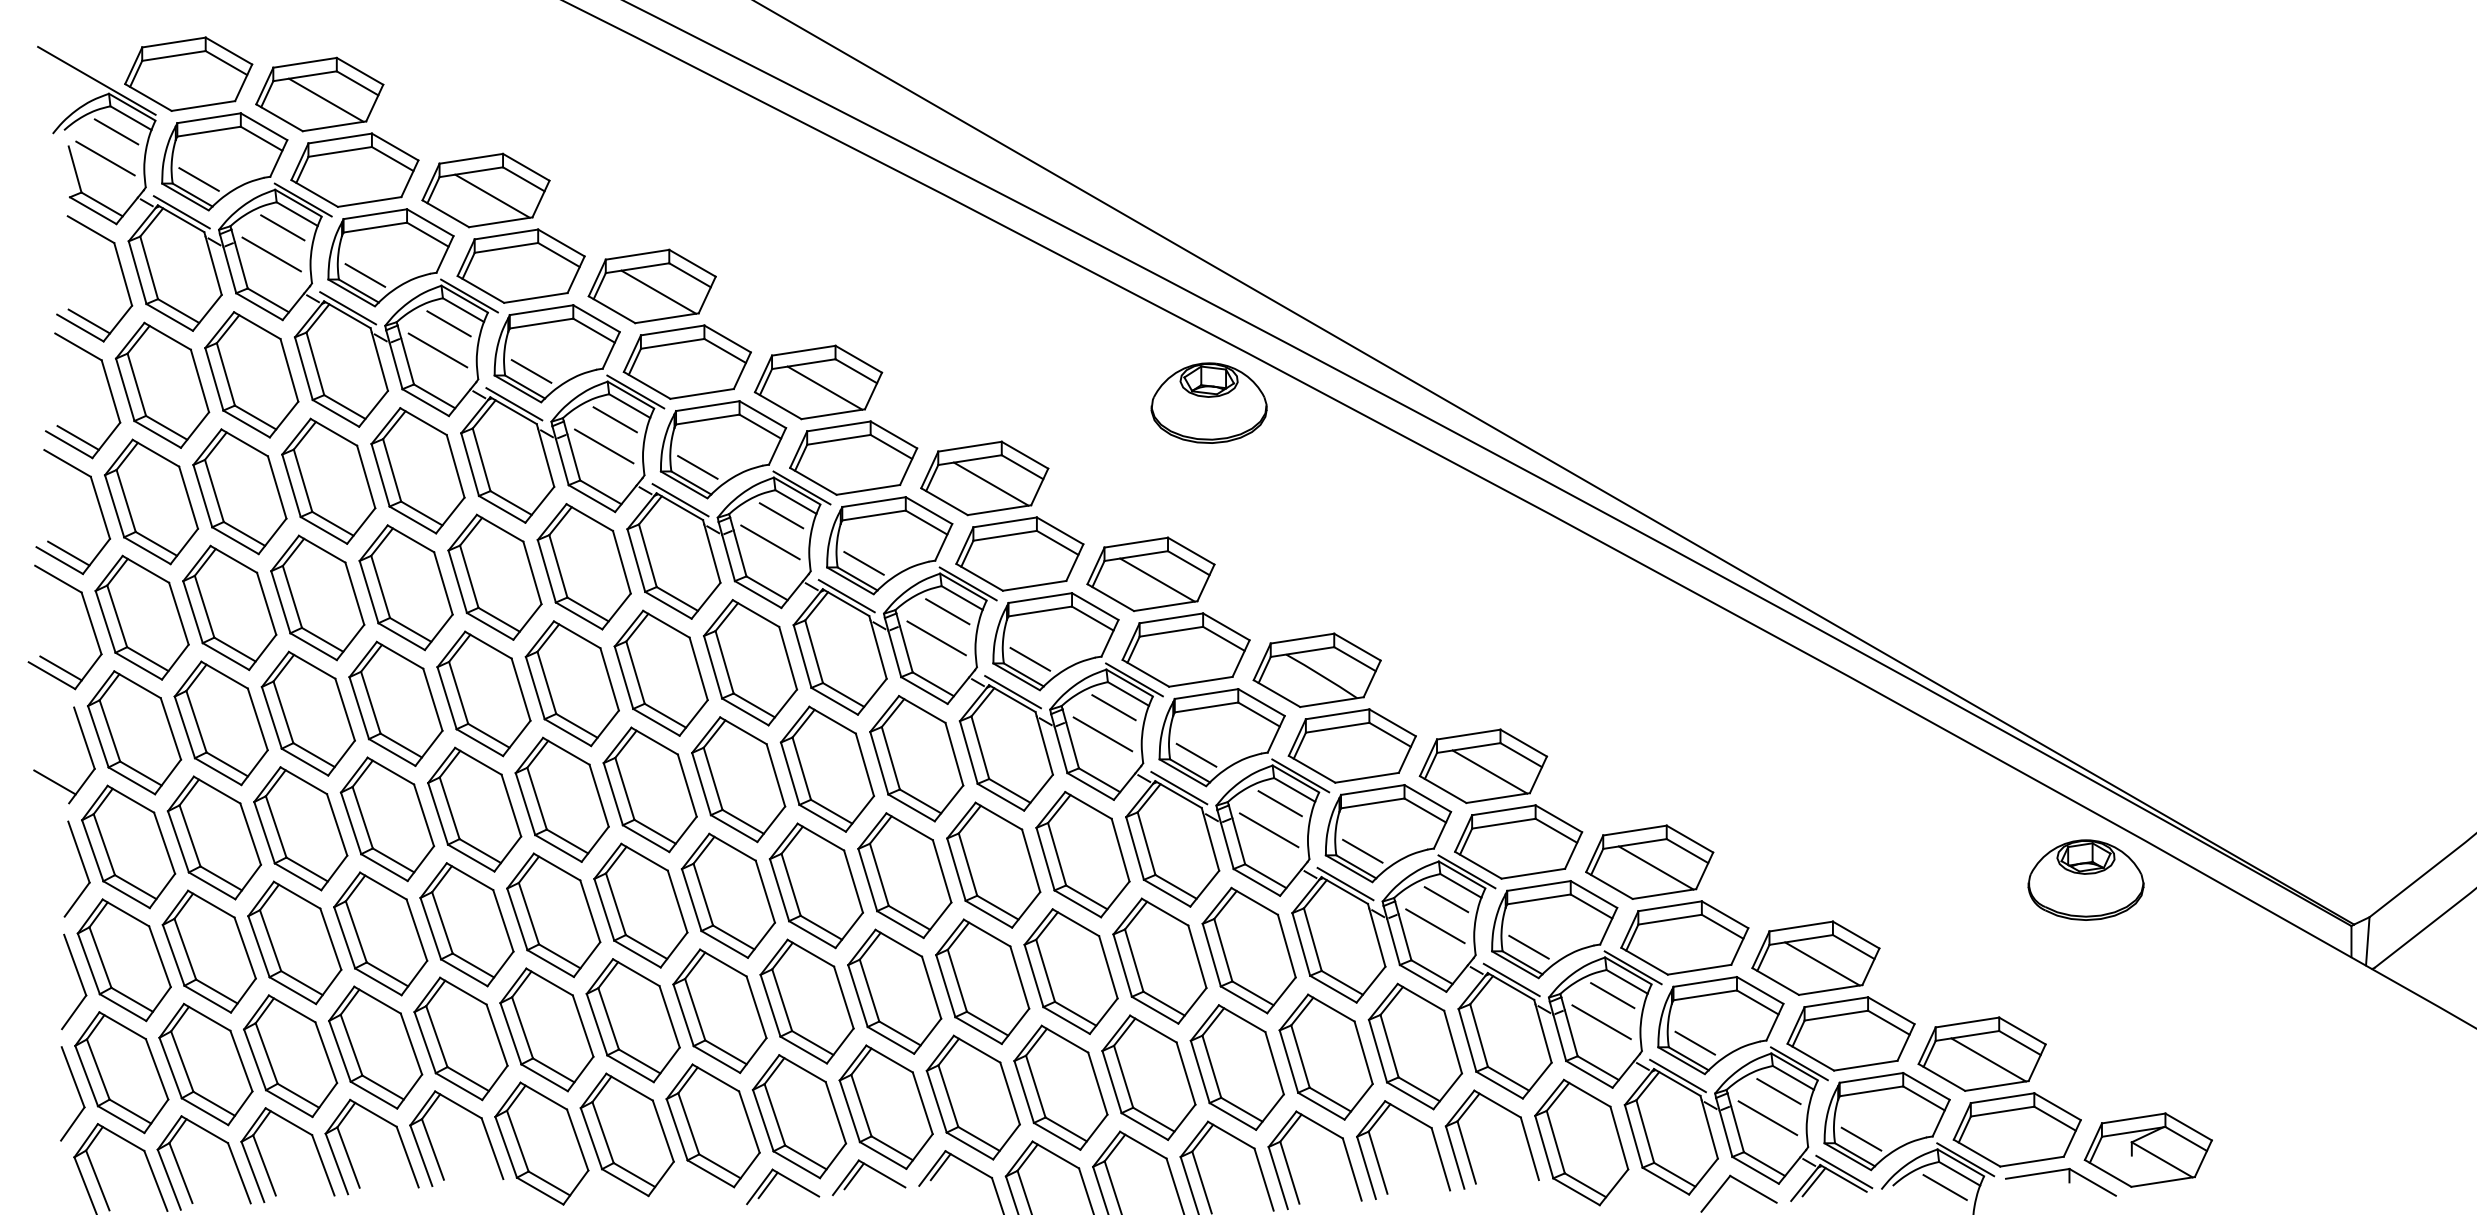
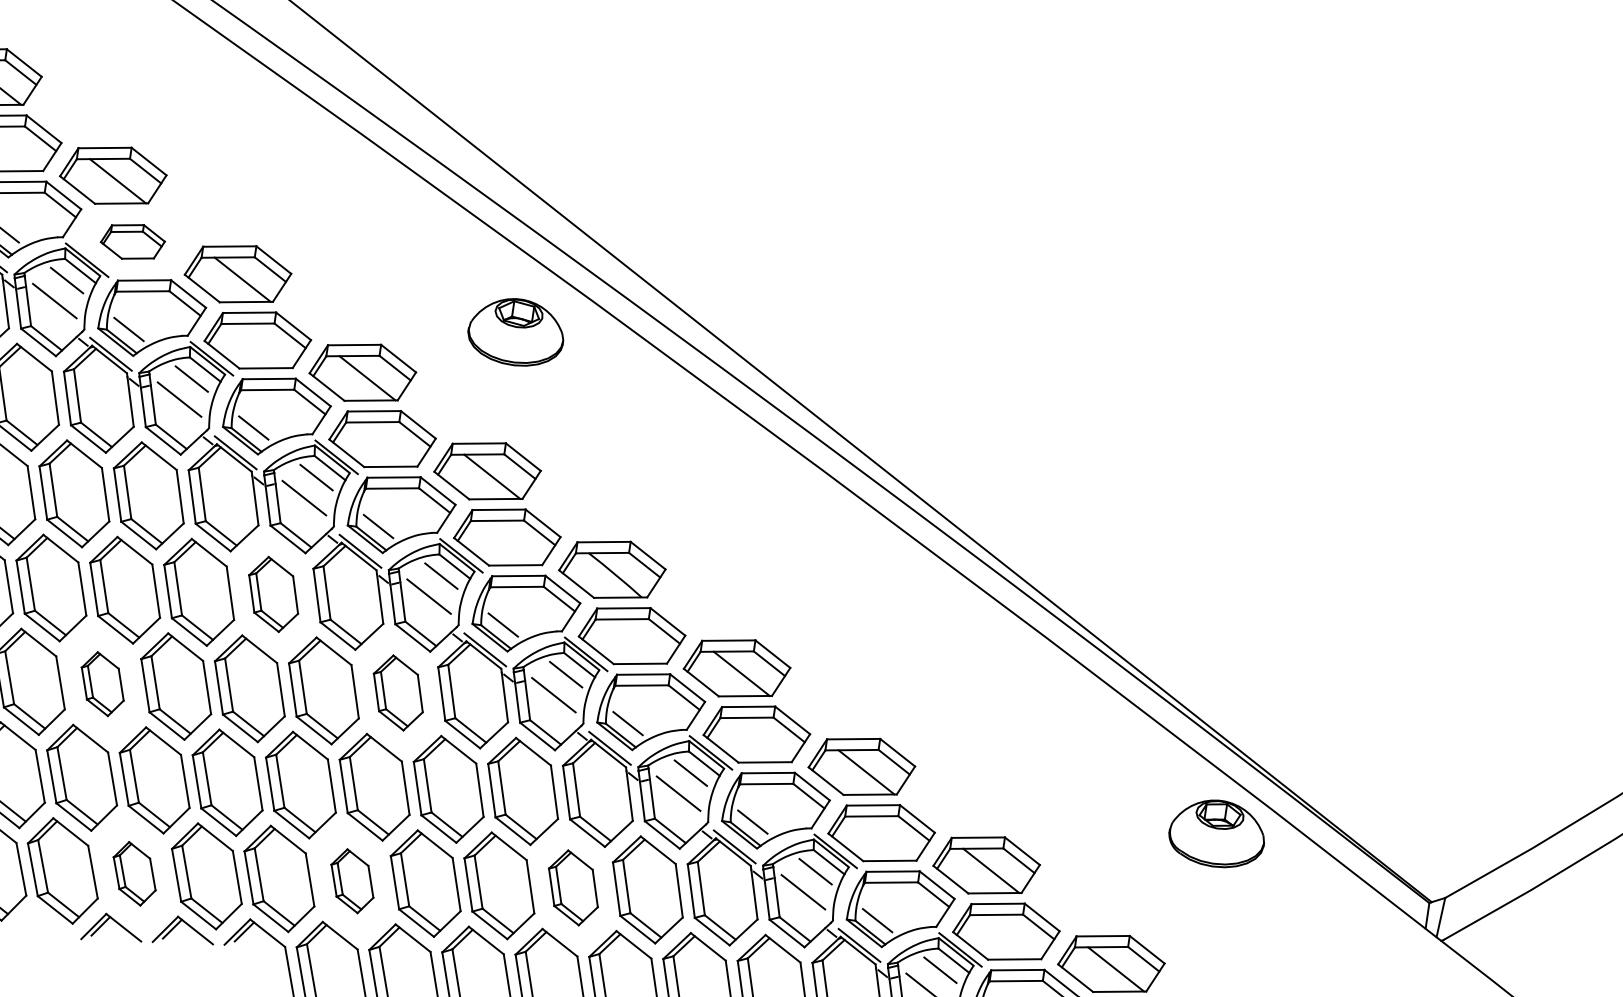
part: (686, 361) -> (132, 241), size x0.6
part: (1208, 402) -> (515, 331), moved
part: (916, 758) -> (273, 594), size x0.7
part: (1082, 854) -> (397, 692), size x0.7
part: (727, 895) -> (102, 683), size x0.6
part: (1325, 1056) -> (572, 887), size x0.7
part: (1060, 1087) -> (352, 881), size x0.6
part: (799, 1116) -> (134, 873), size x0.6

